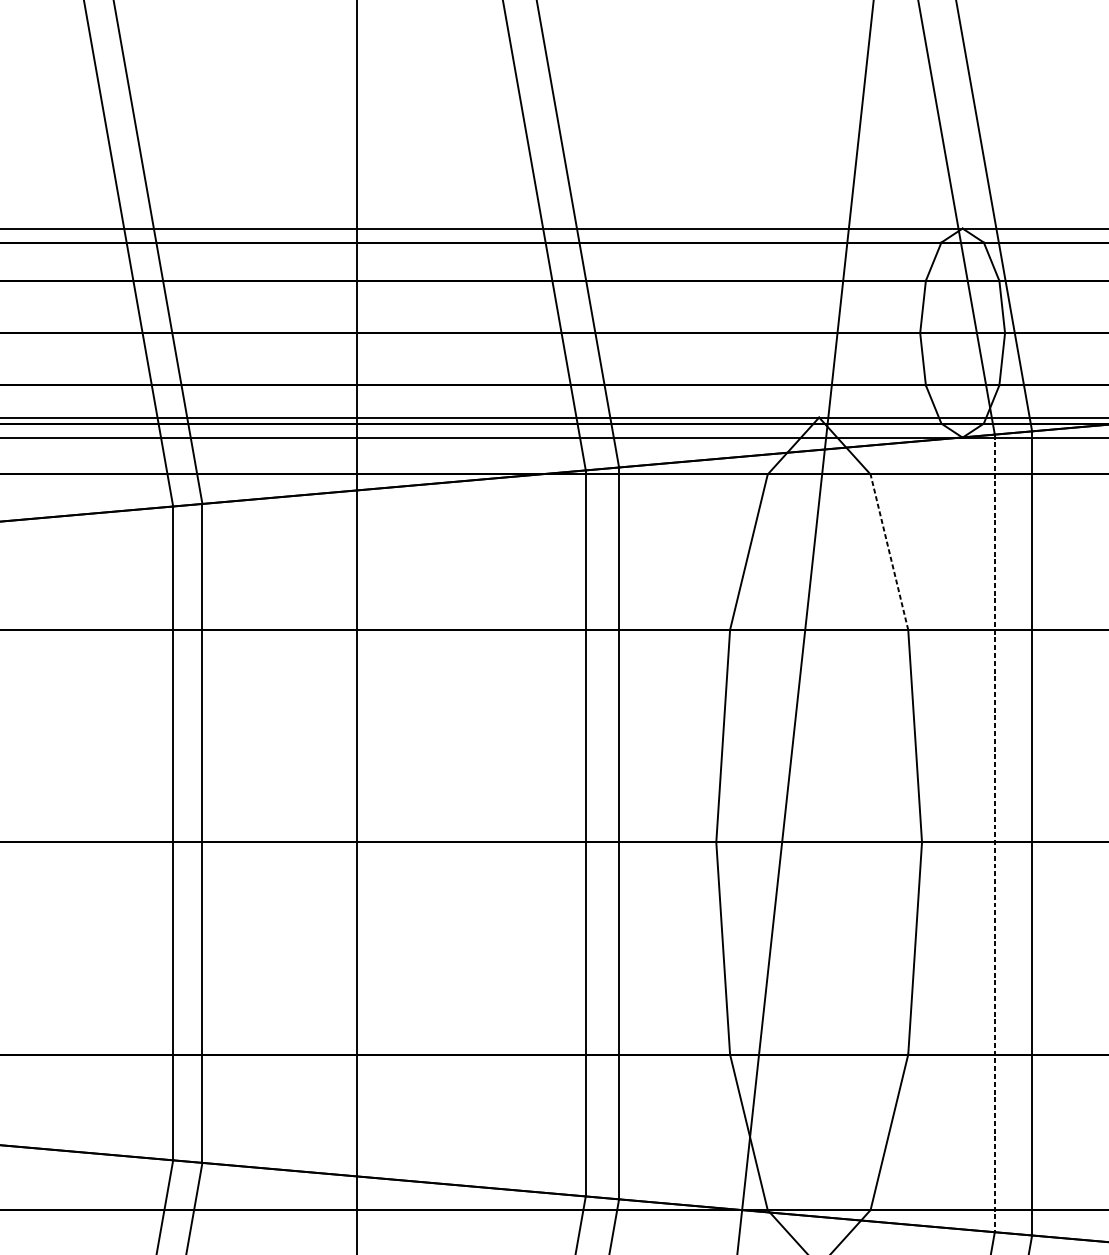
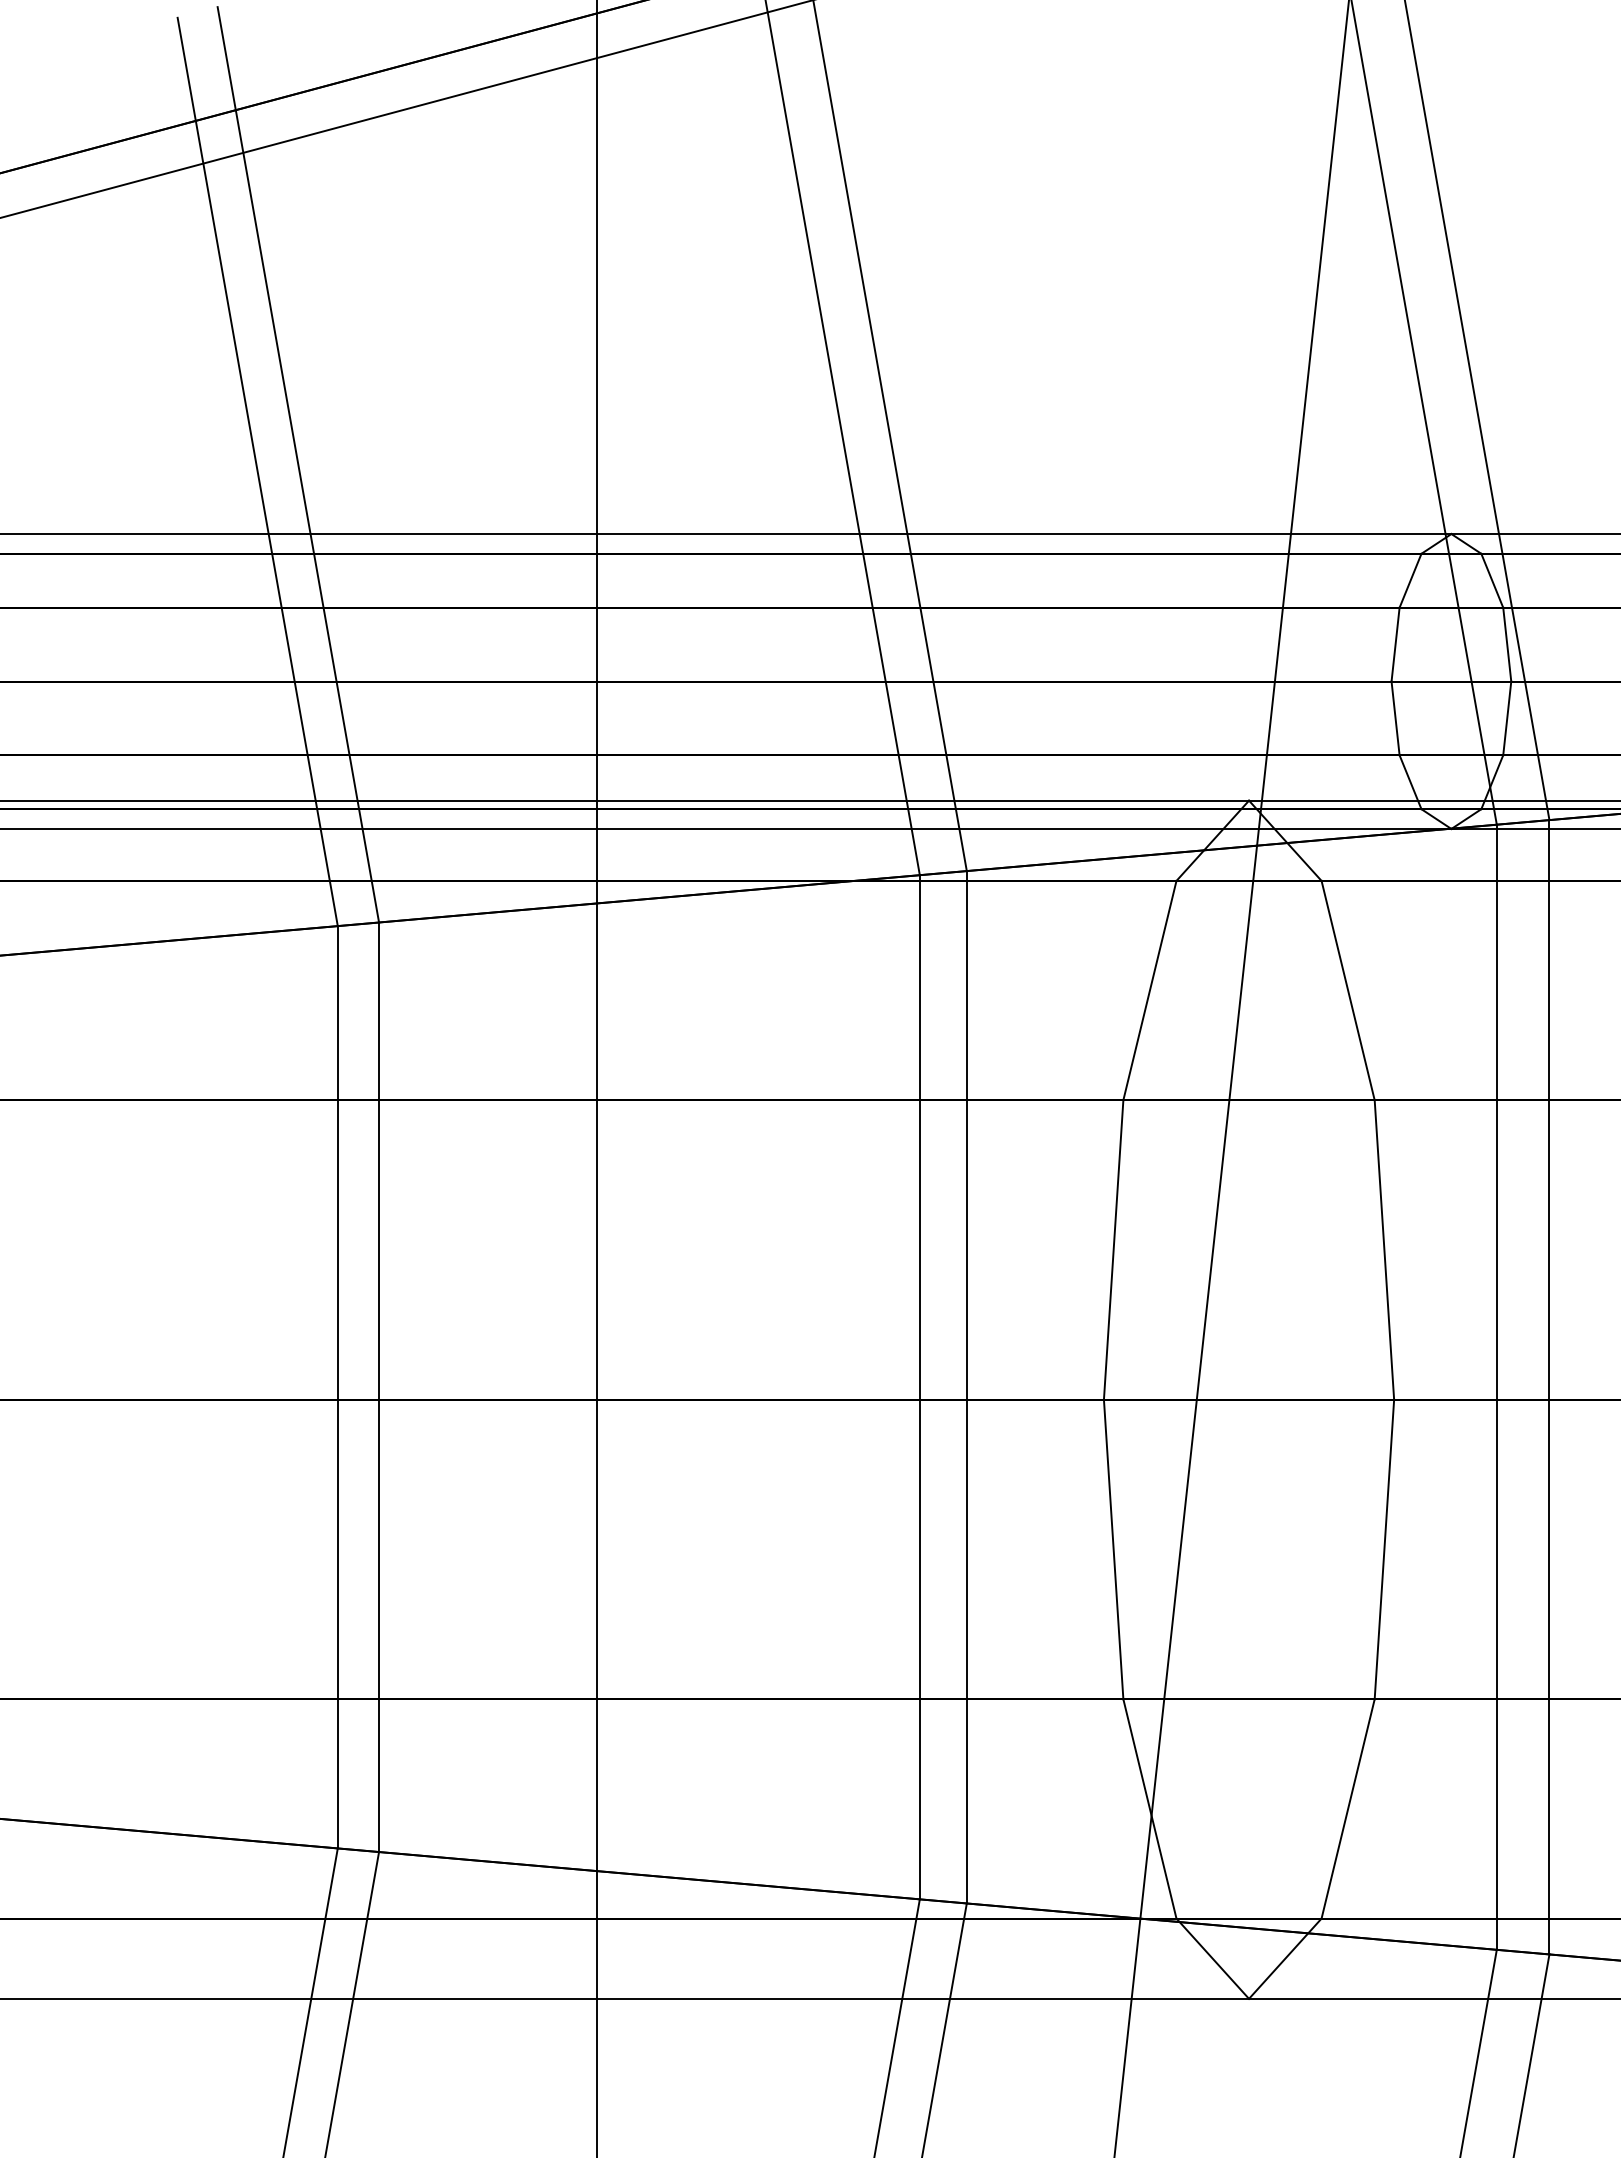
line: (889, 552) -> (1348, 990), dashed -> solid
line: (994, 833) -> (1496, 1387), dashed -> solid

